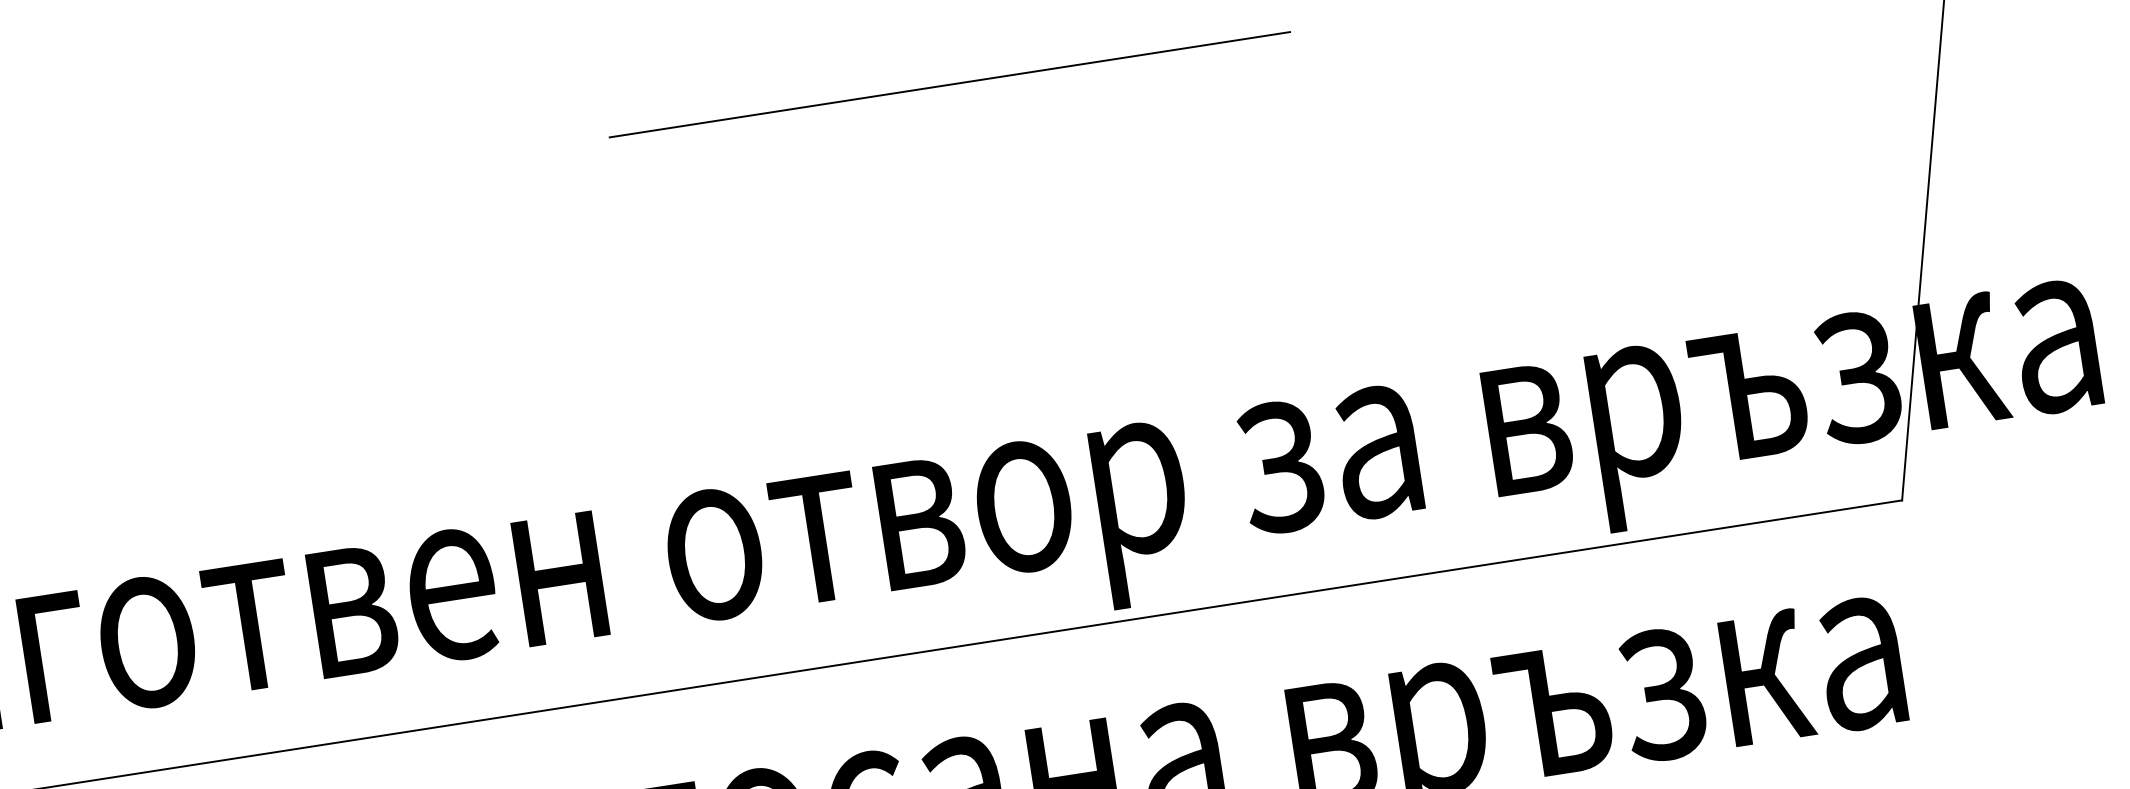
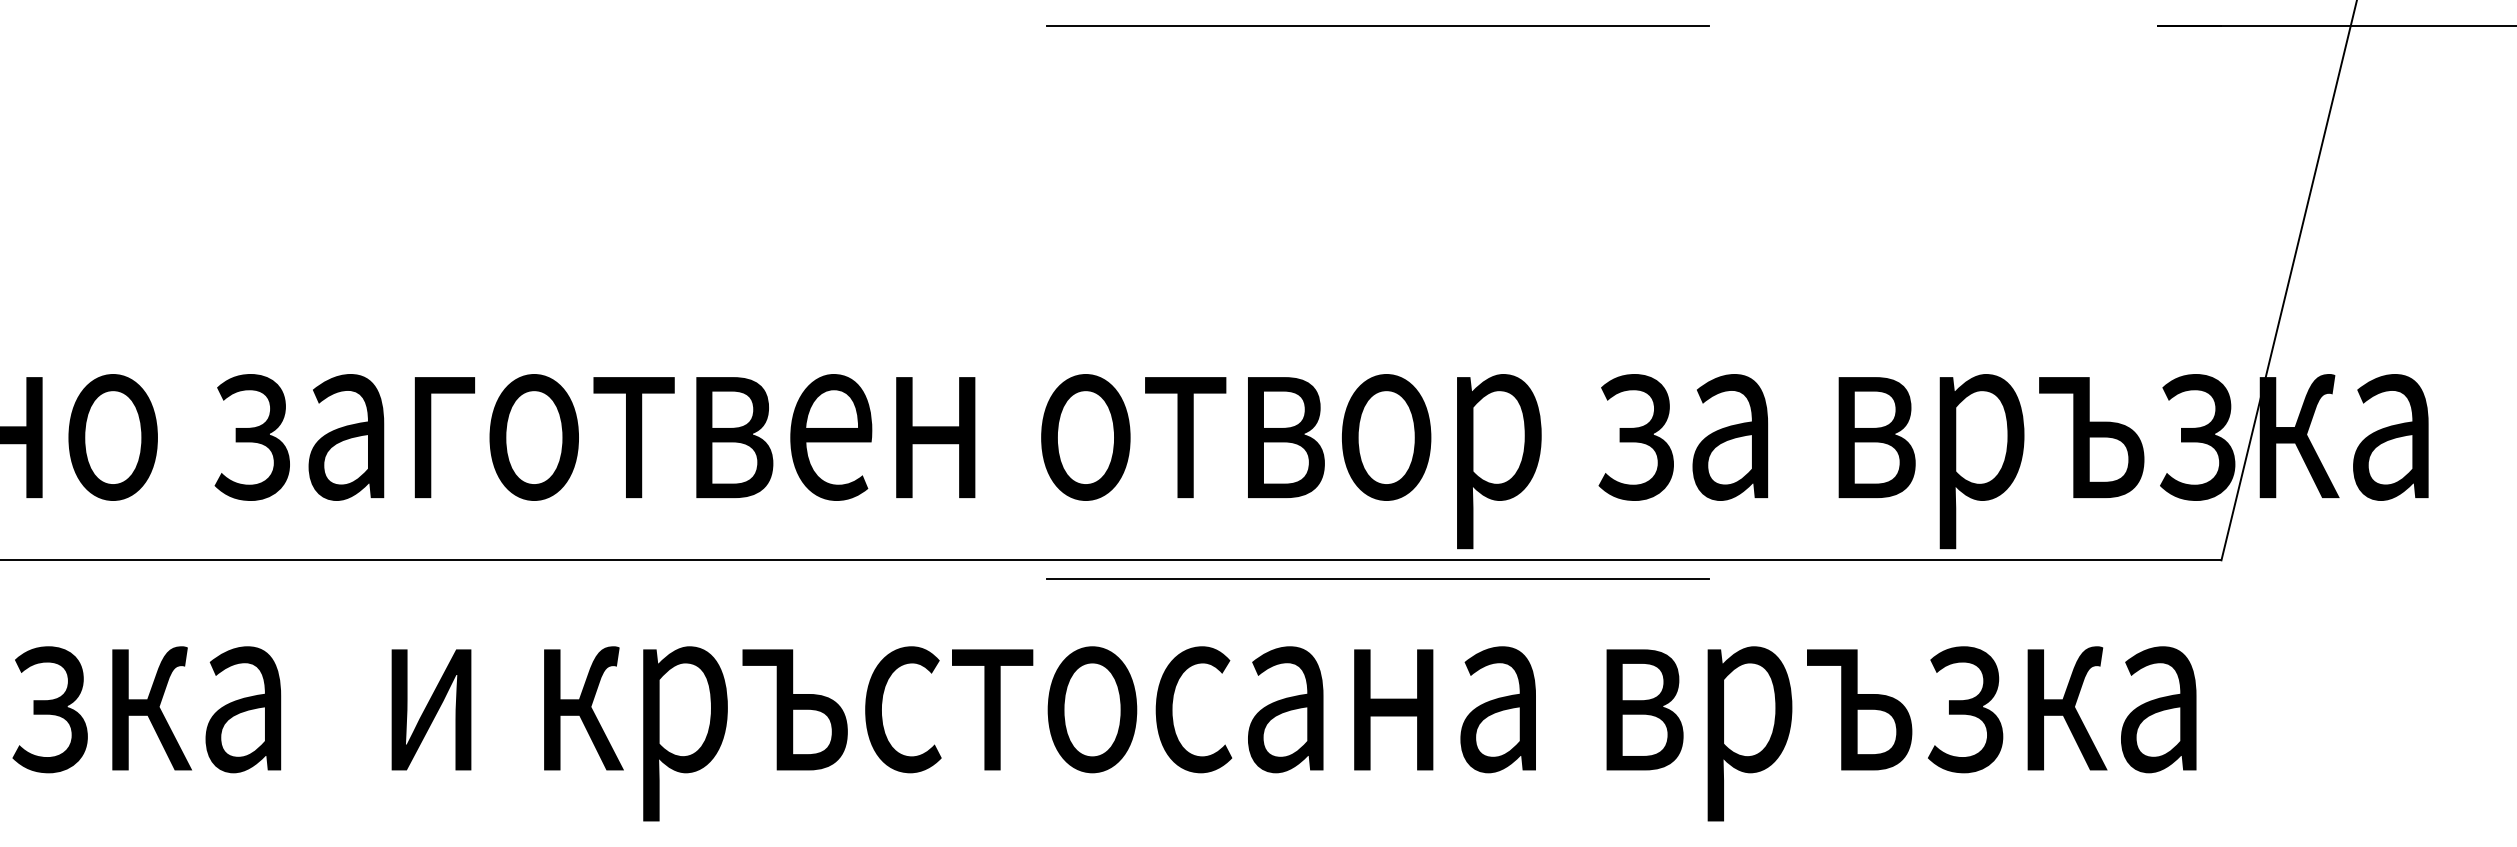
line: (1037, 653) -> (1377, 578), added

